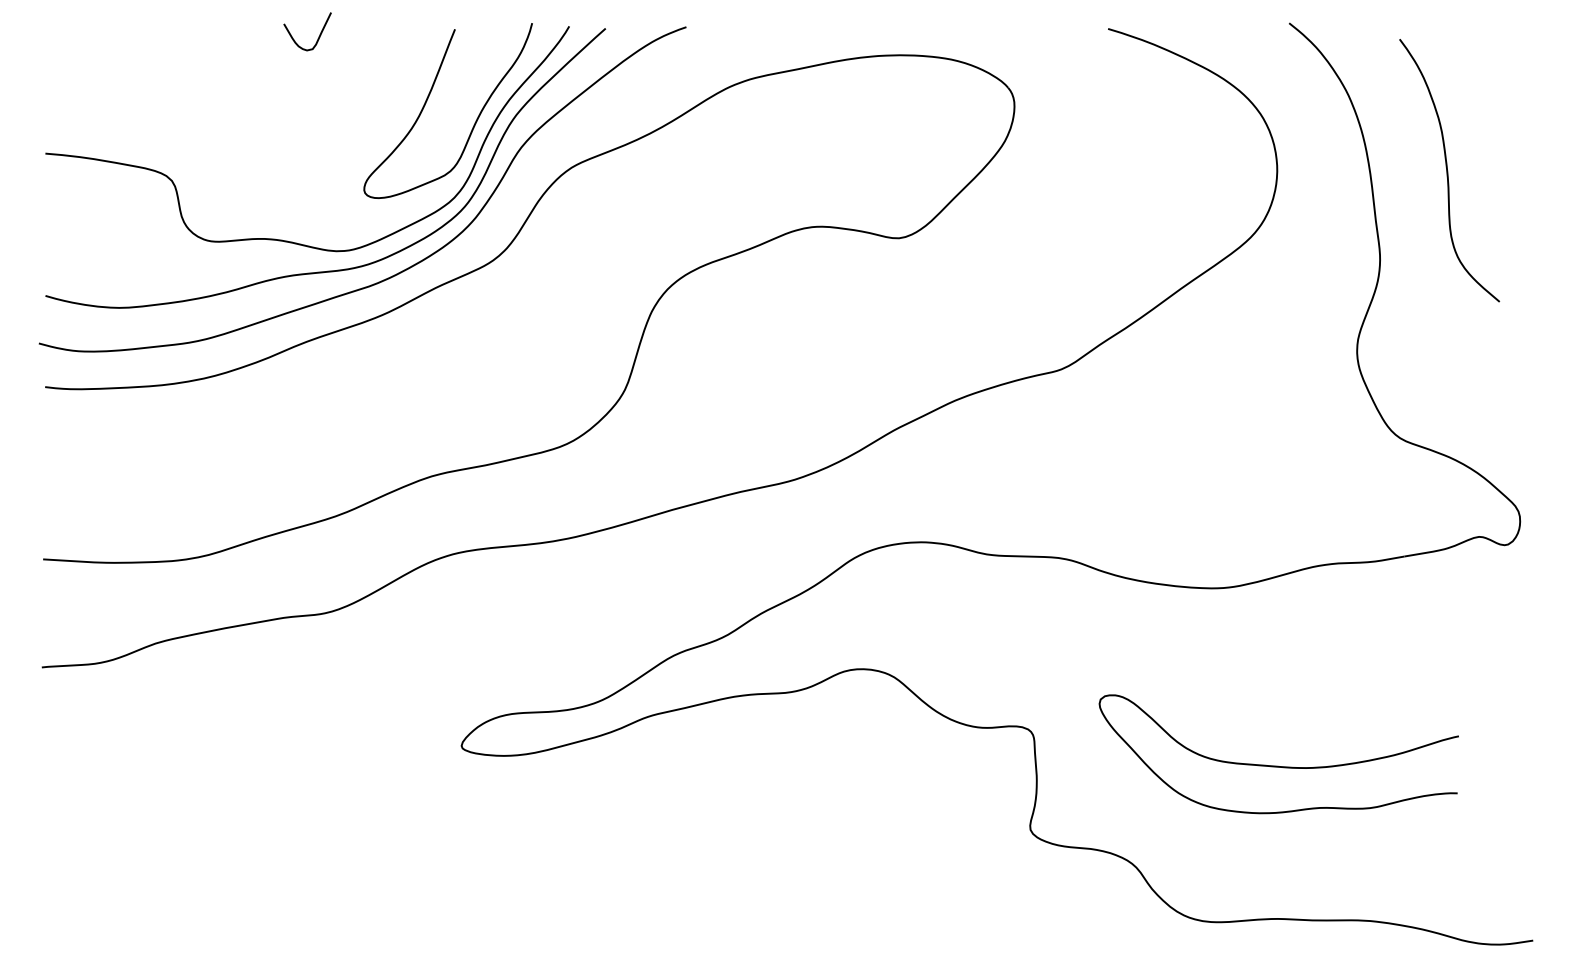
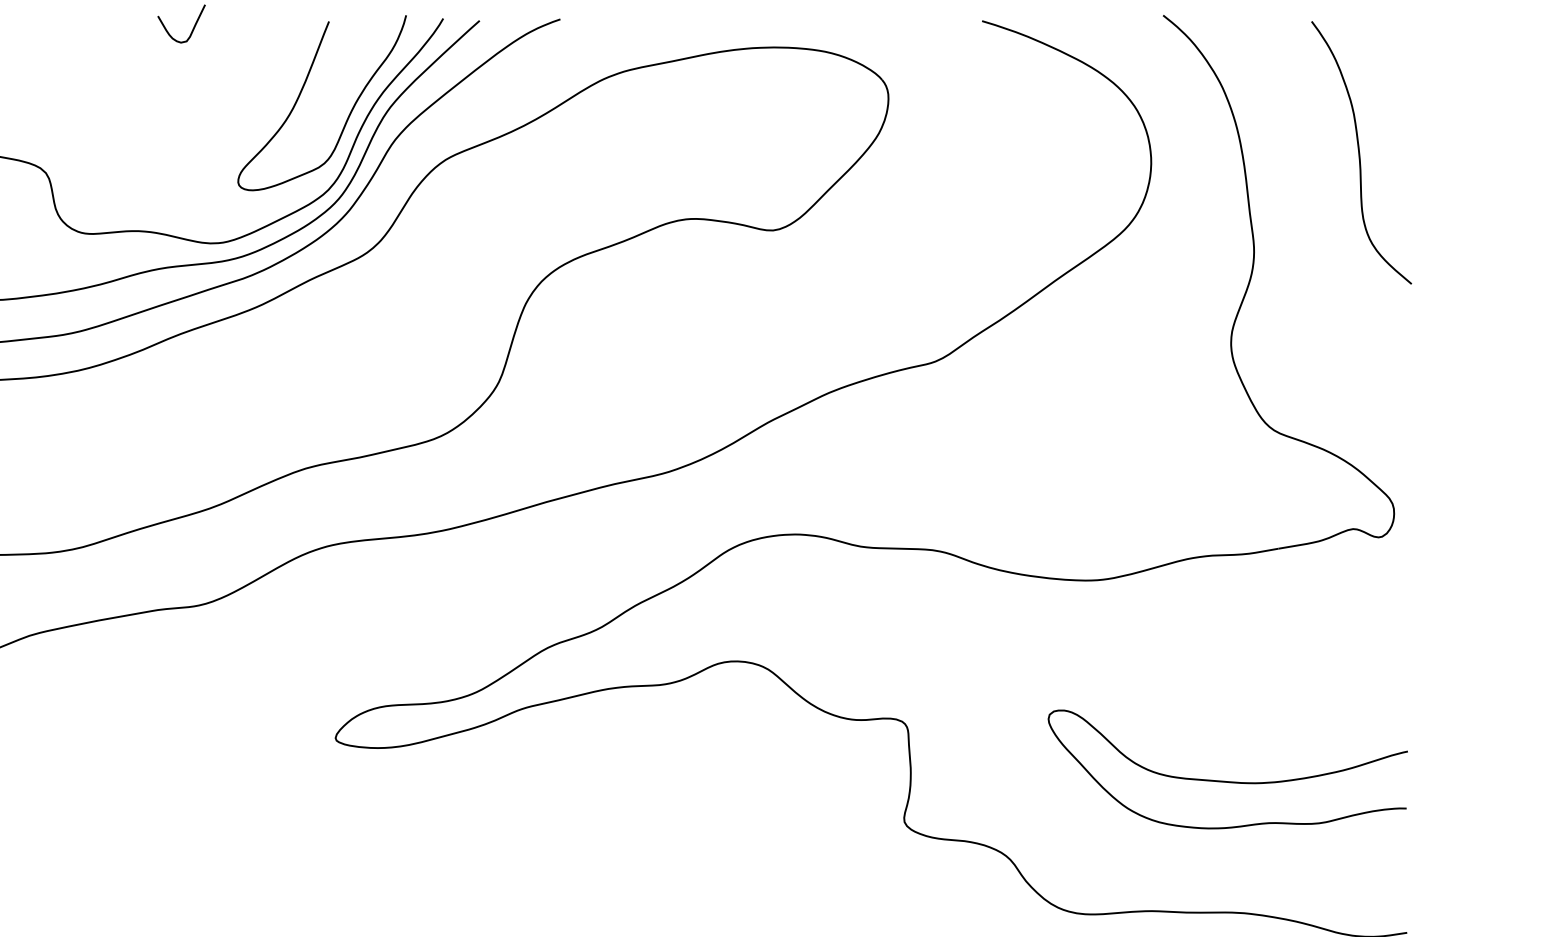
curve: (1448, 171) -> (1360, 153), moved
curve: (1278, 765) -> (1227, 780), moved

